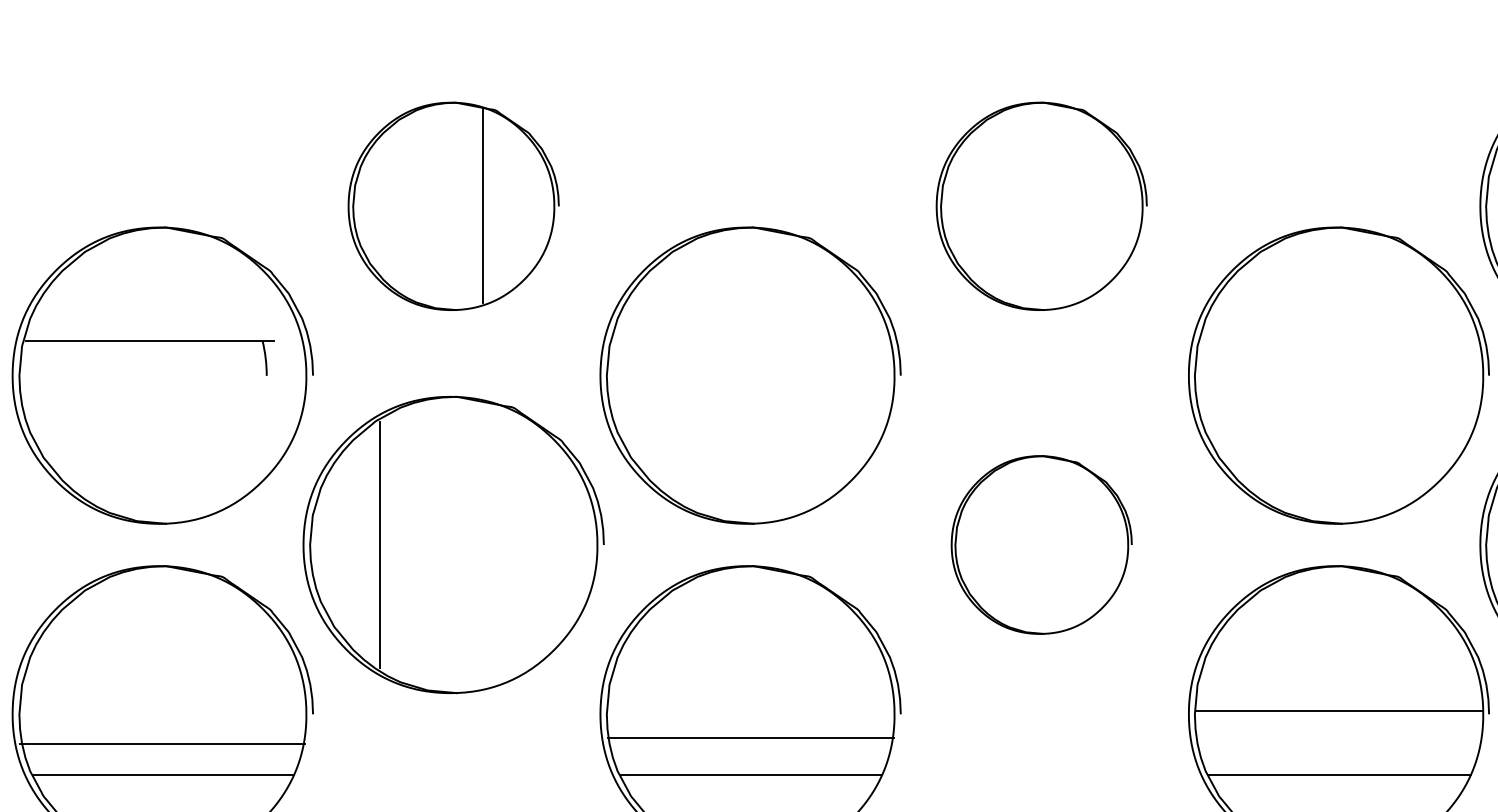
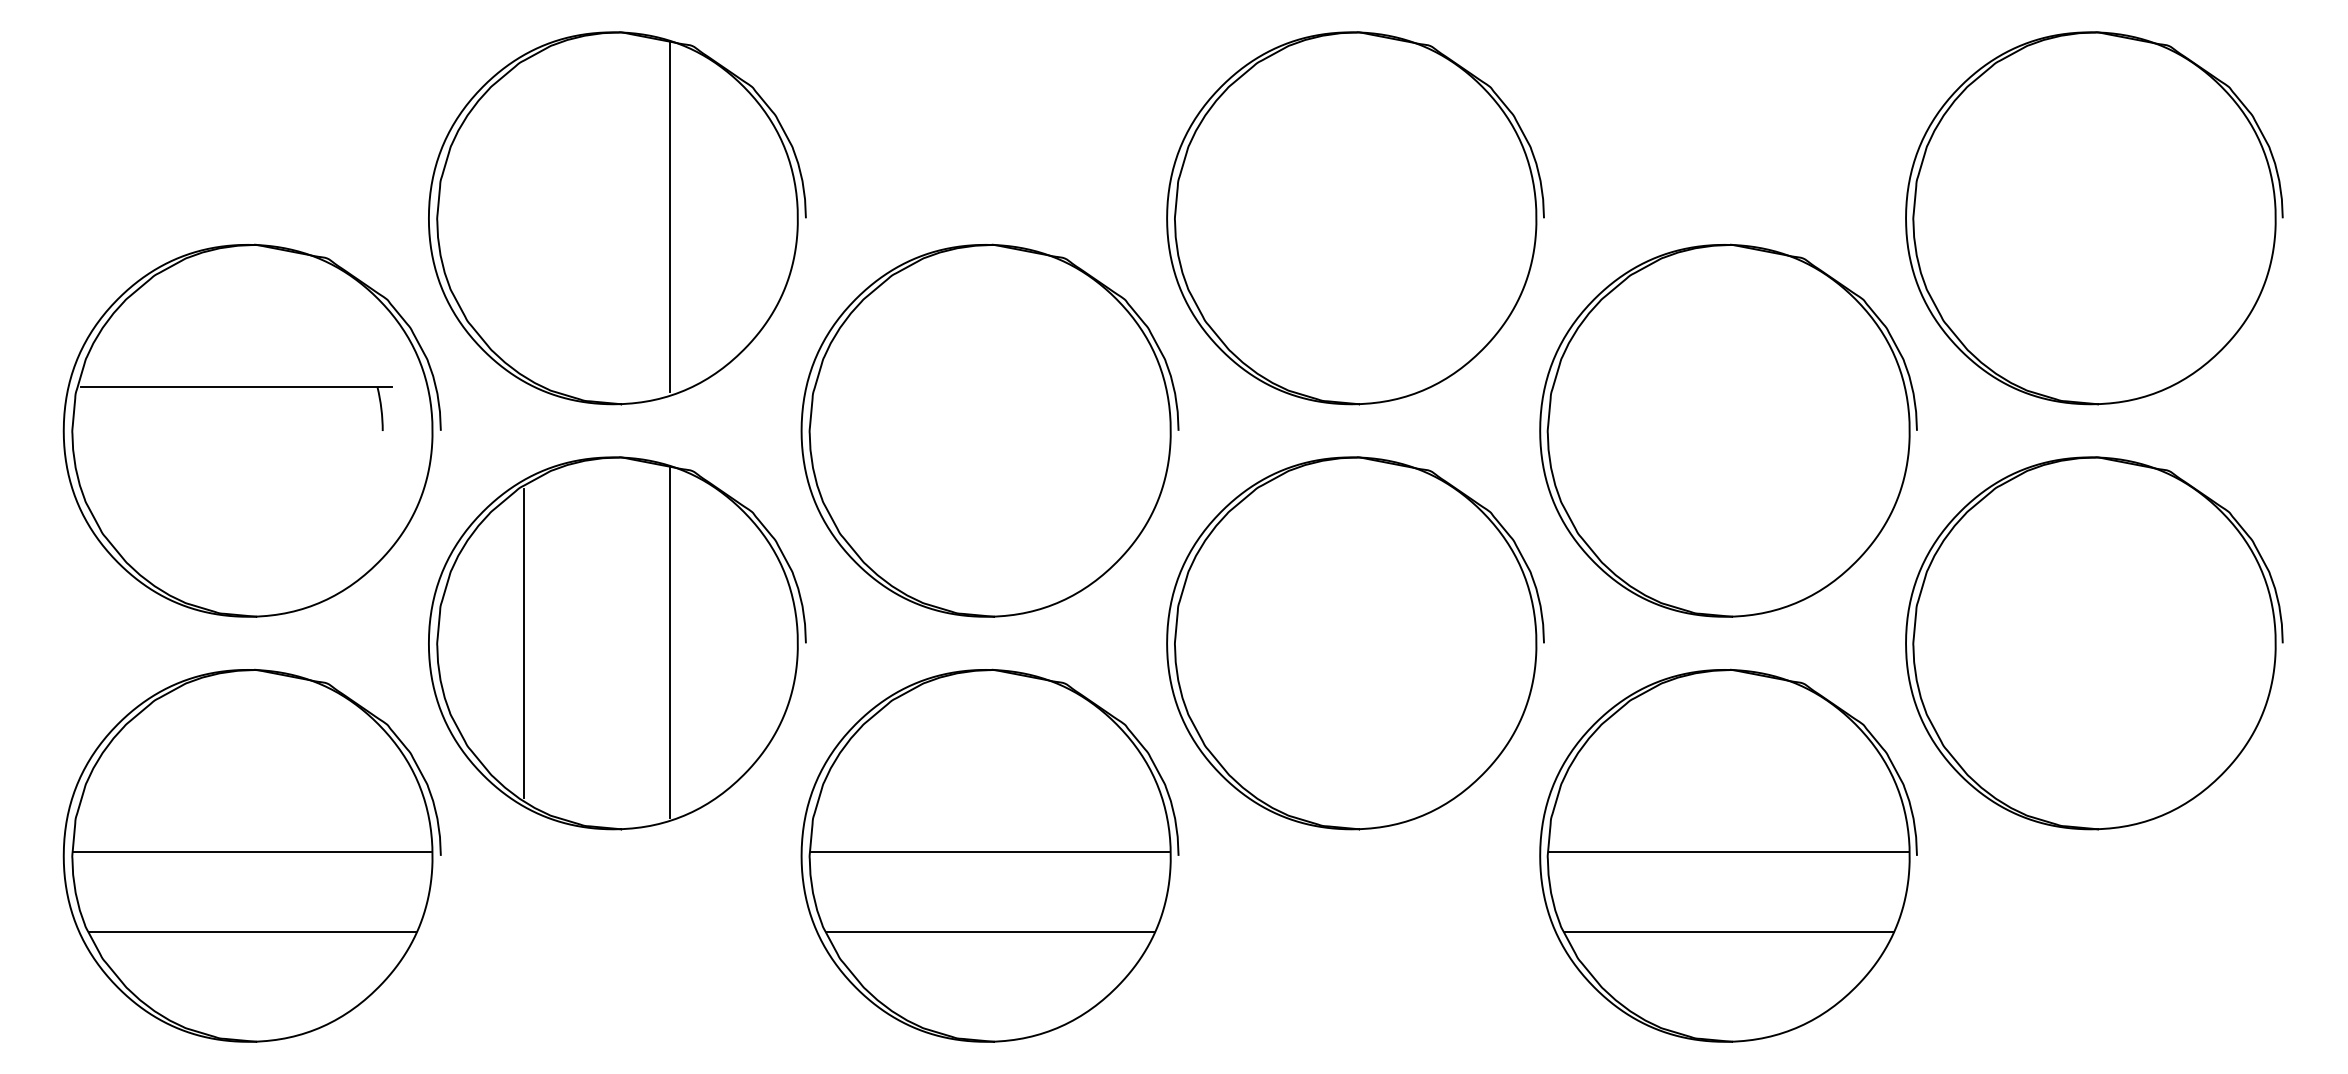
part: (453, 206) -> (617, 218), size x1.43
part: (1041, 206) -> (1355, 218), size x1.43
line: (496, 544) -> (670, 642), added
part: (1041, 545) -> (1355, 643), size x1.67
line: (750, 738) -> (989, 852), moved
line: (162, 744) -> (252, 852), moved

